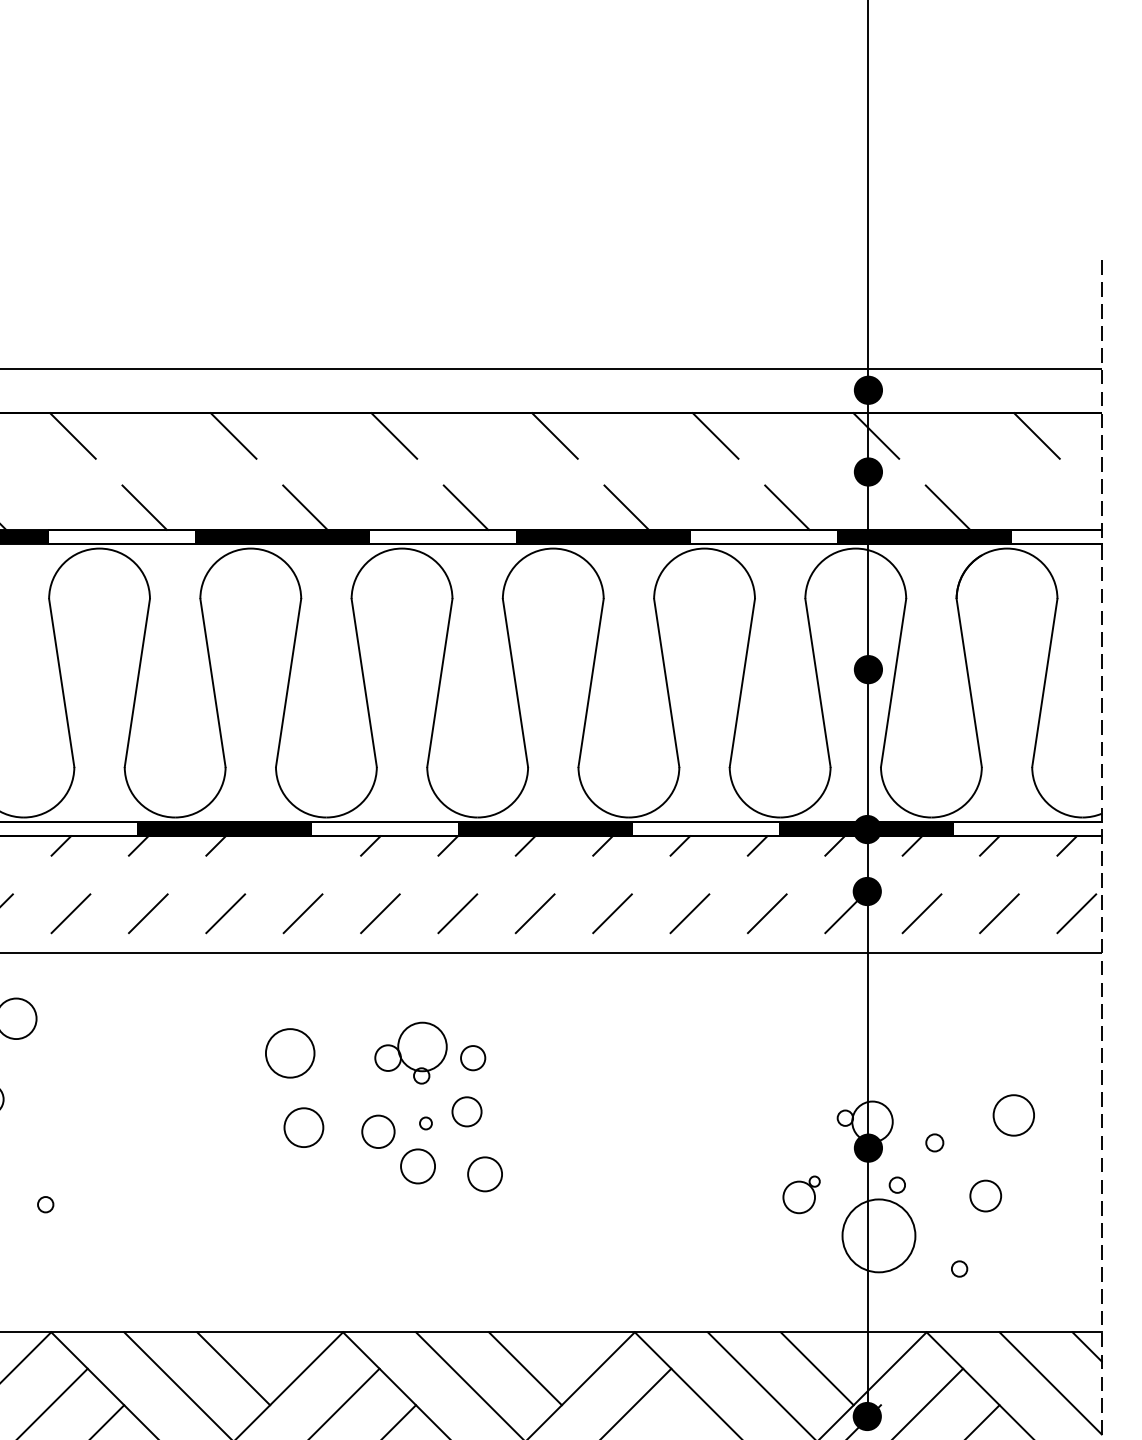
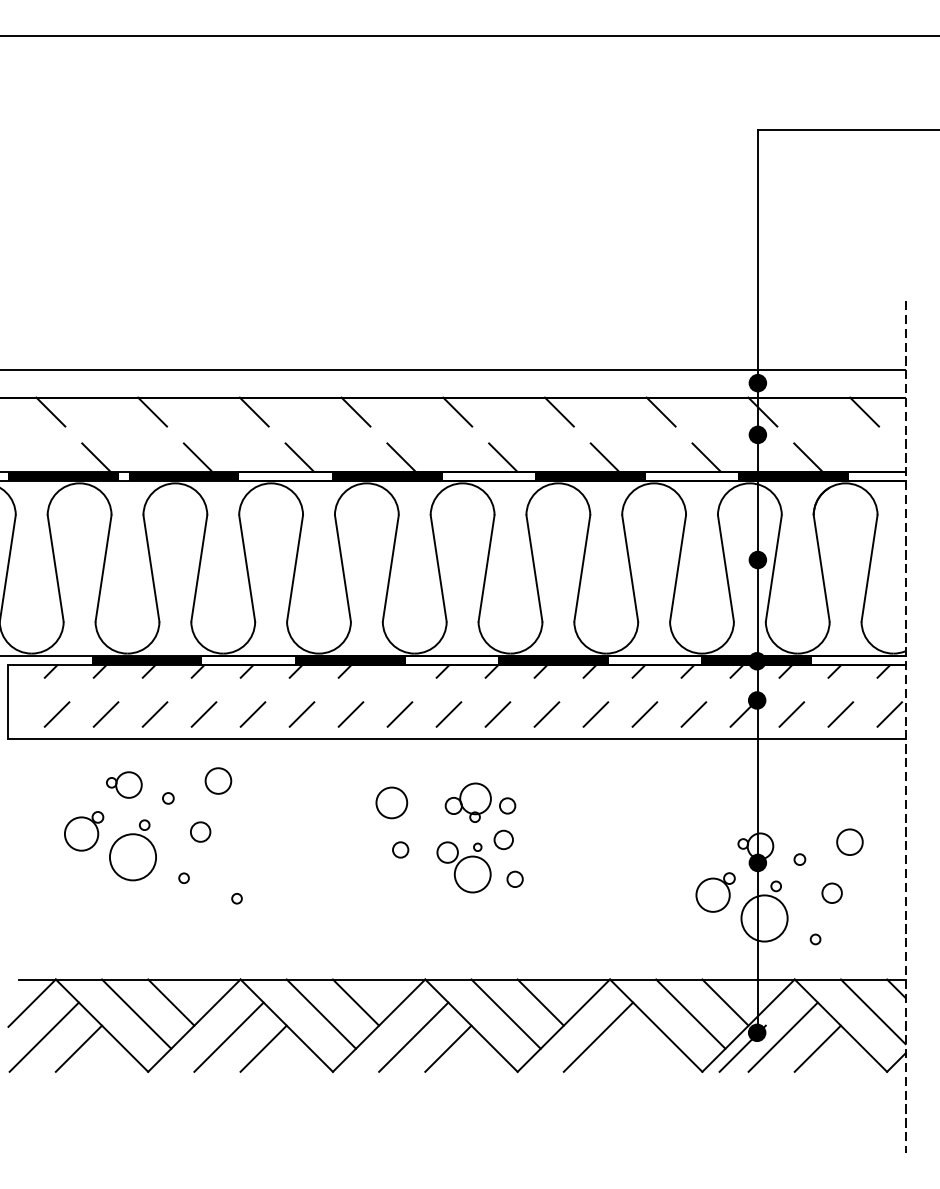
circle: (303, 1126) -> (400, 849), size x0.62
circle: (417, 1166) -> (472, 874), size x1.67
circle: (483, 1172) -> (514, 878), size x0.71
part: (801, 1194) -> (715, 892), size x1.67

